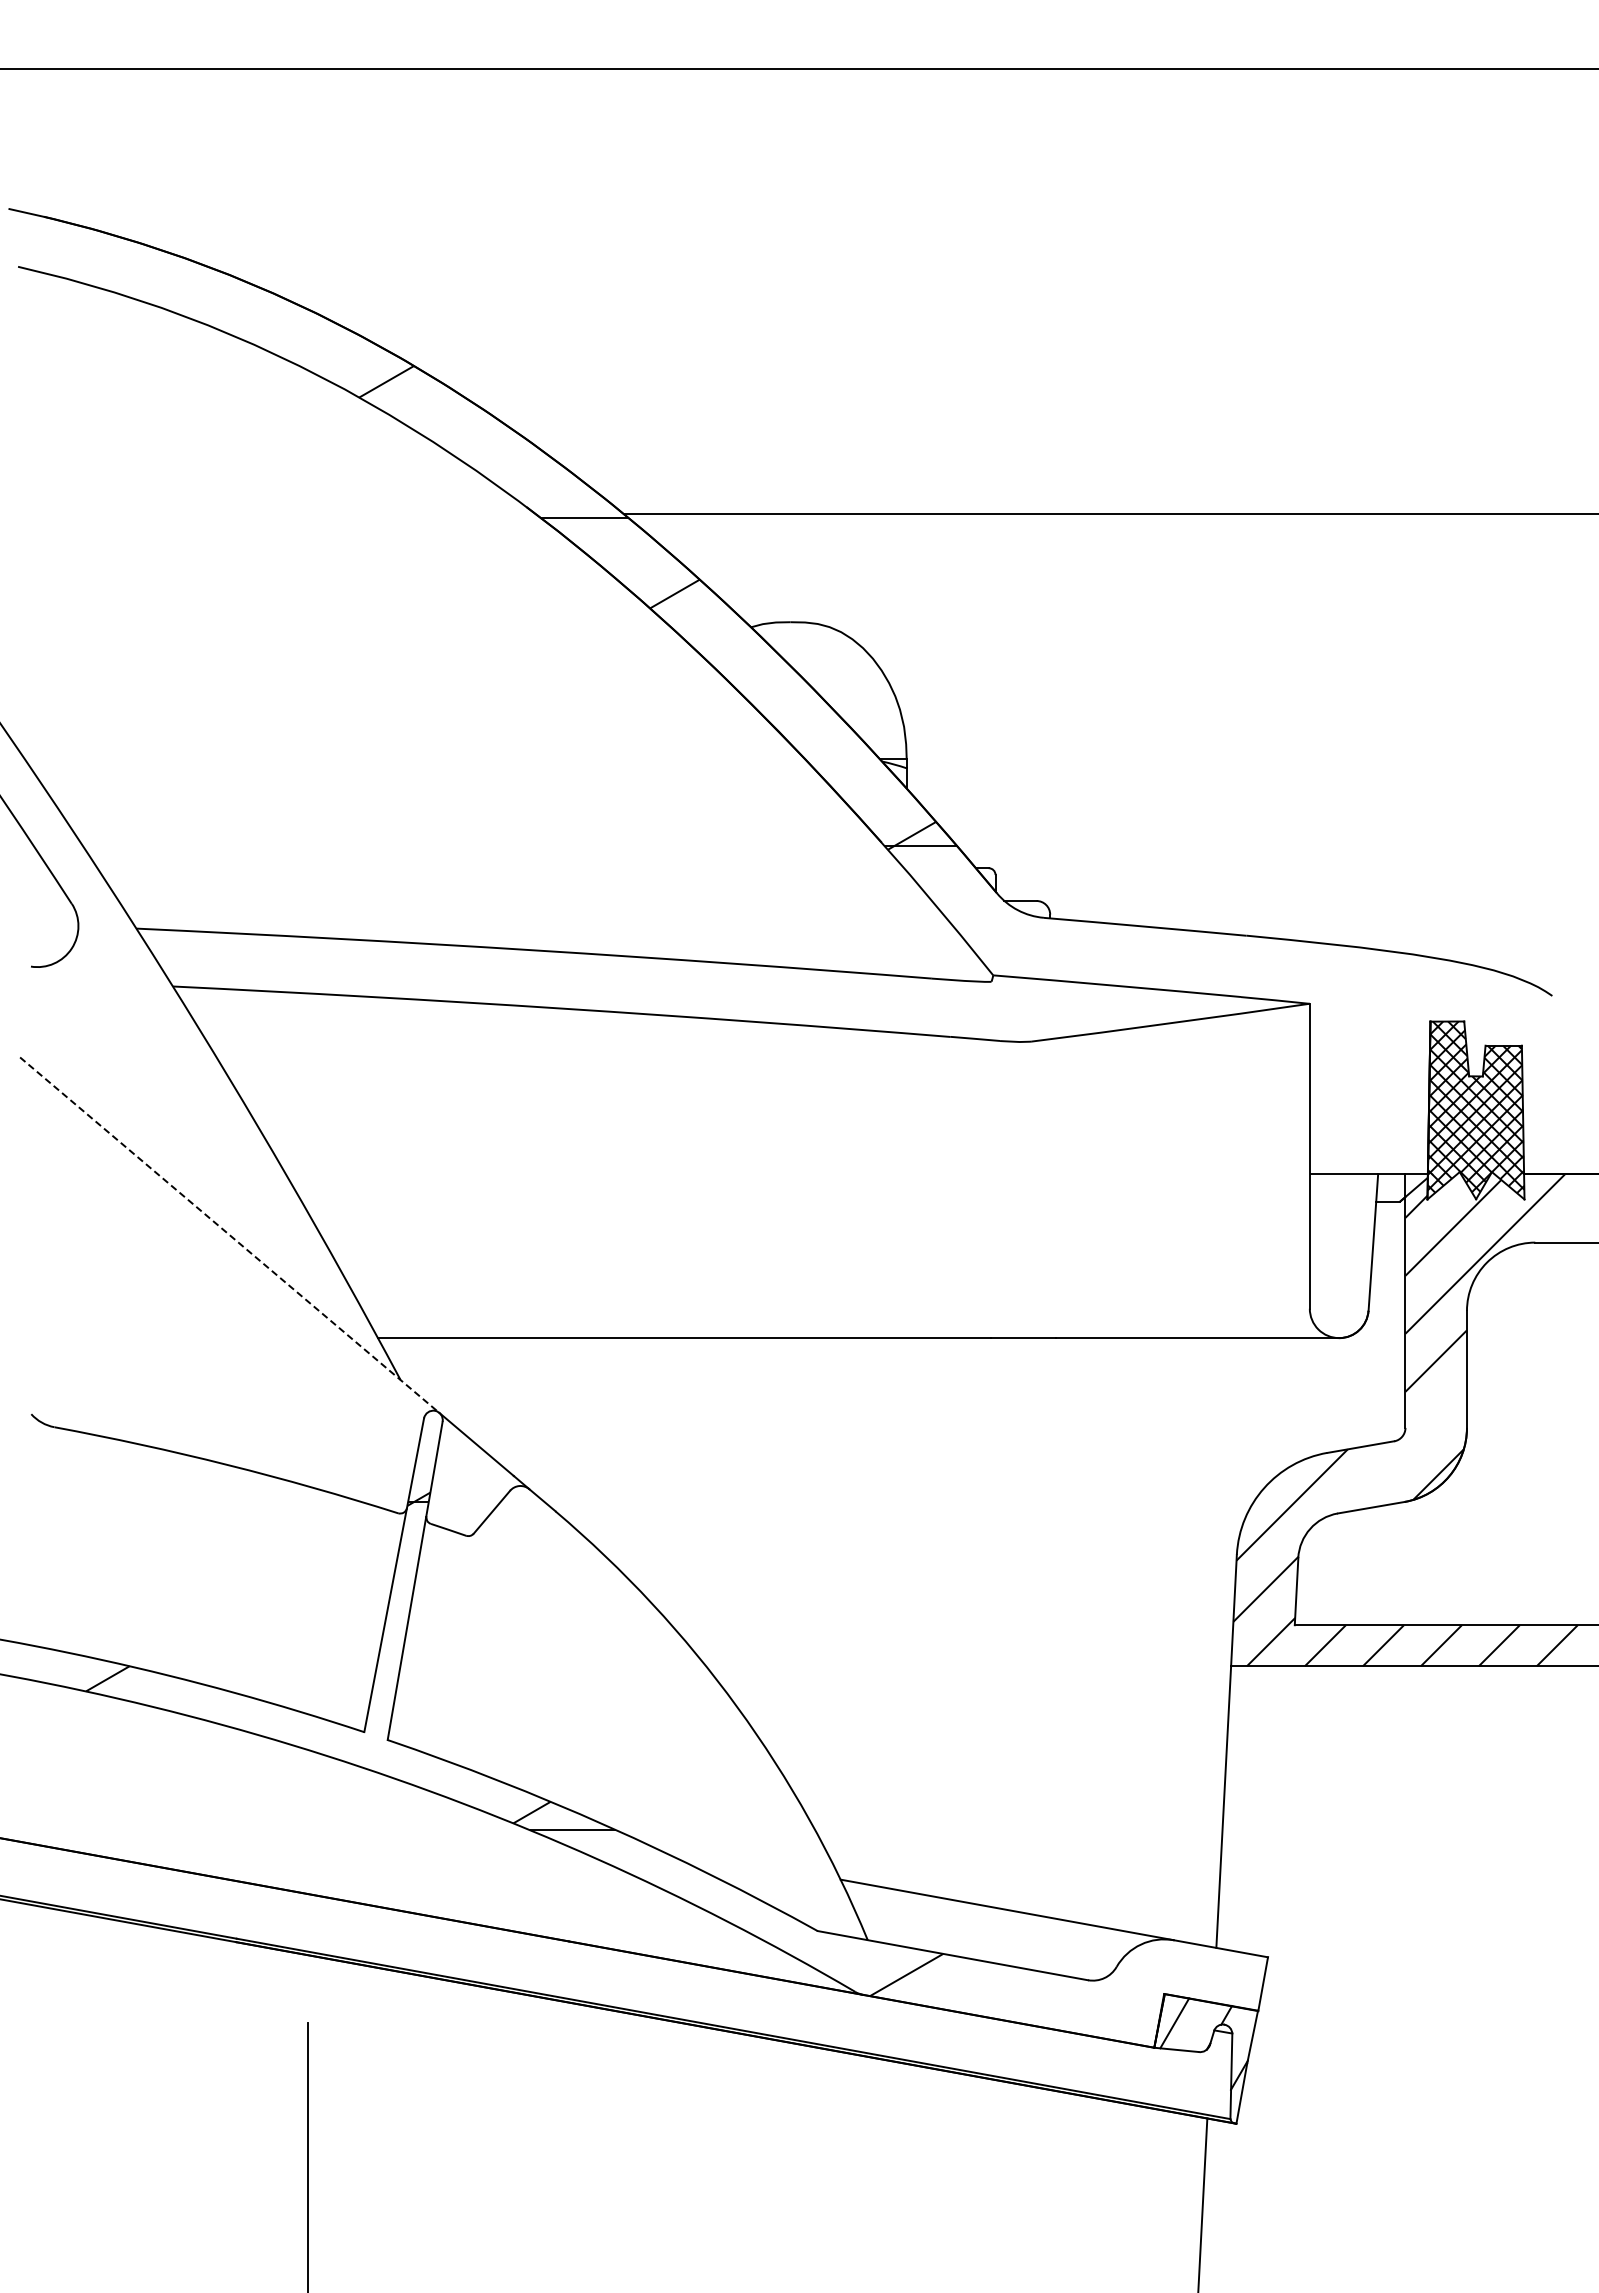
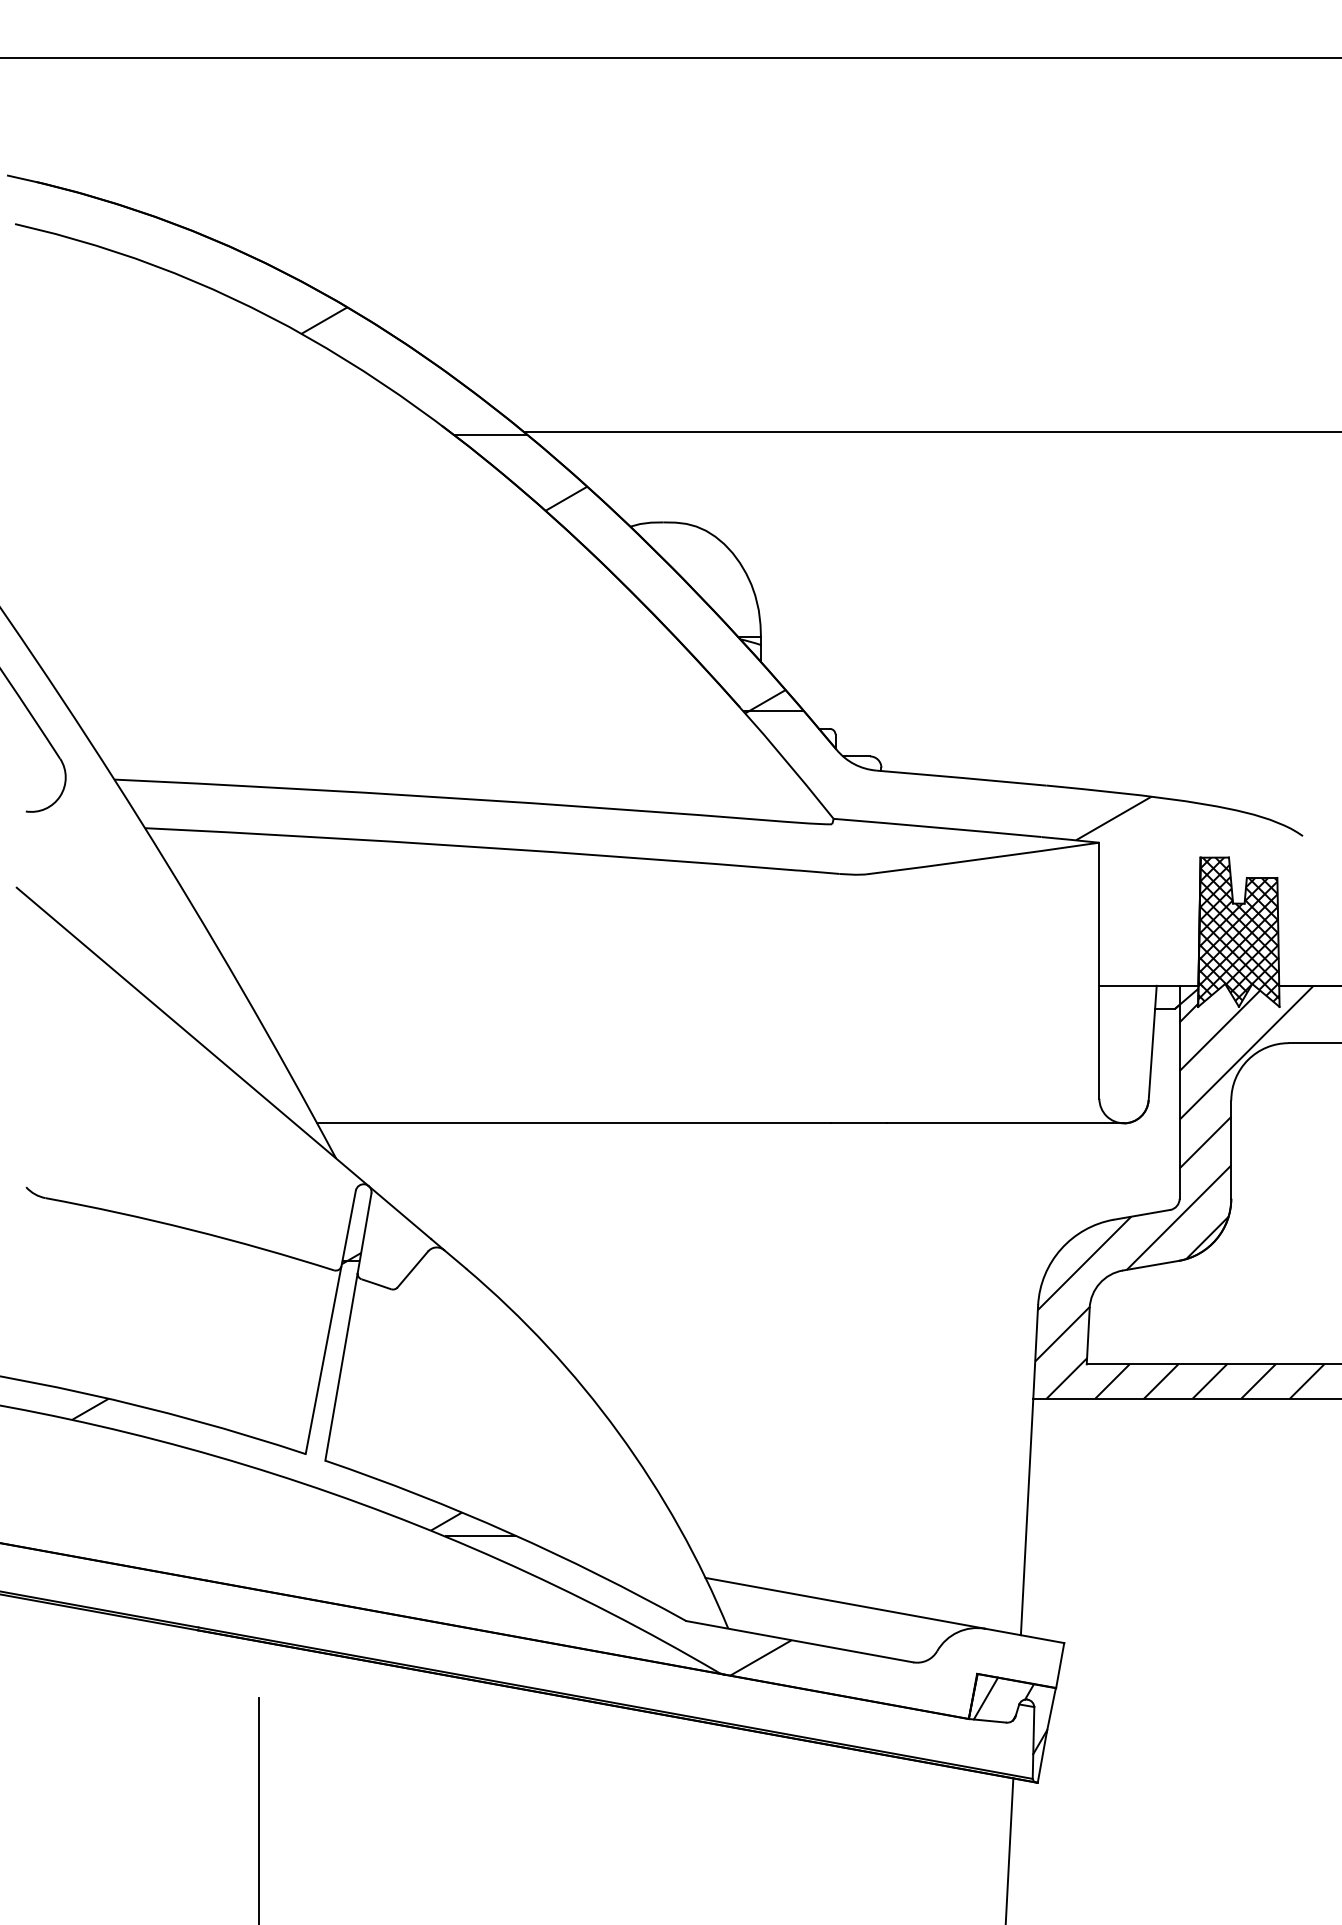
line: (1327, 974) -> (1114, 818), added
line: (229, 1235) -> (192, 1037), dashed -> solid
line: (1404, 1450) -> (1178, 1217), added

